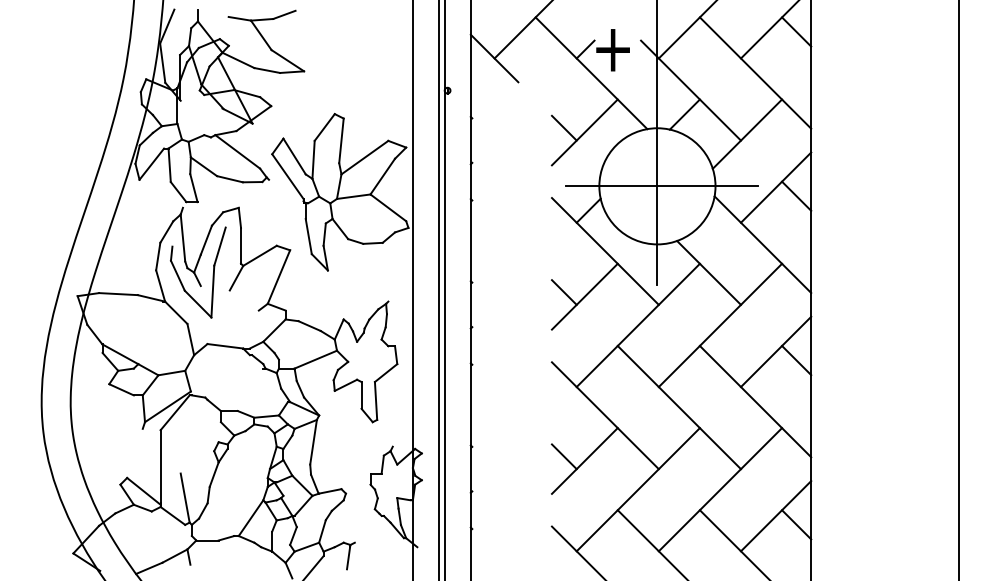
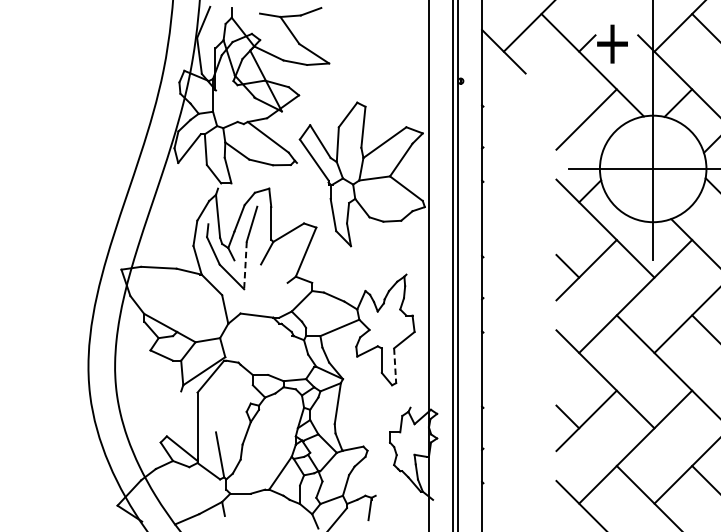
line: (563, 127) -> (567, 114), removed
line: (212, 291) -> (245, 265), solid -> dashed
line: (376, 400) -> (395, 365), solid -> dashed

